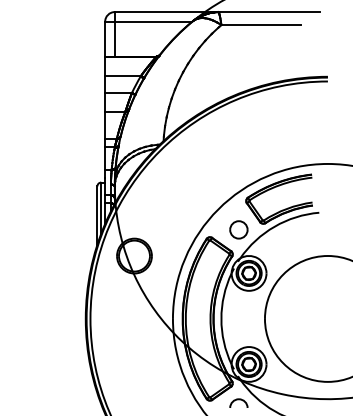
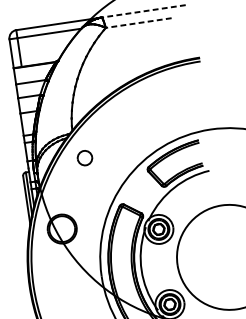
line: (269, 12) -> (143, 11), solid -> dashed
line: (261, 25) -> (138, 23), solid -> dashed
part: (238, 229) -> (84, 157), moved

